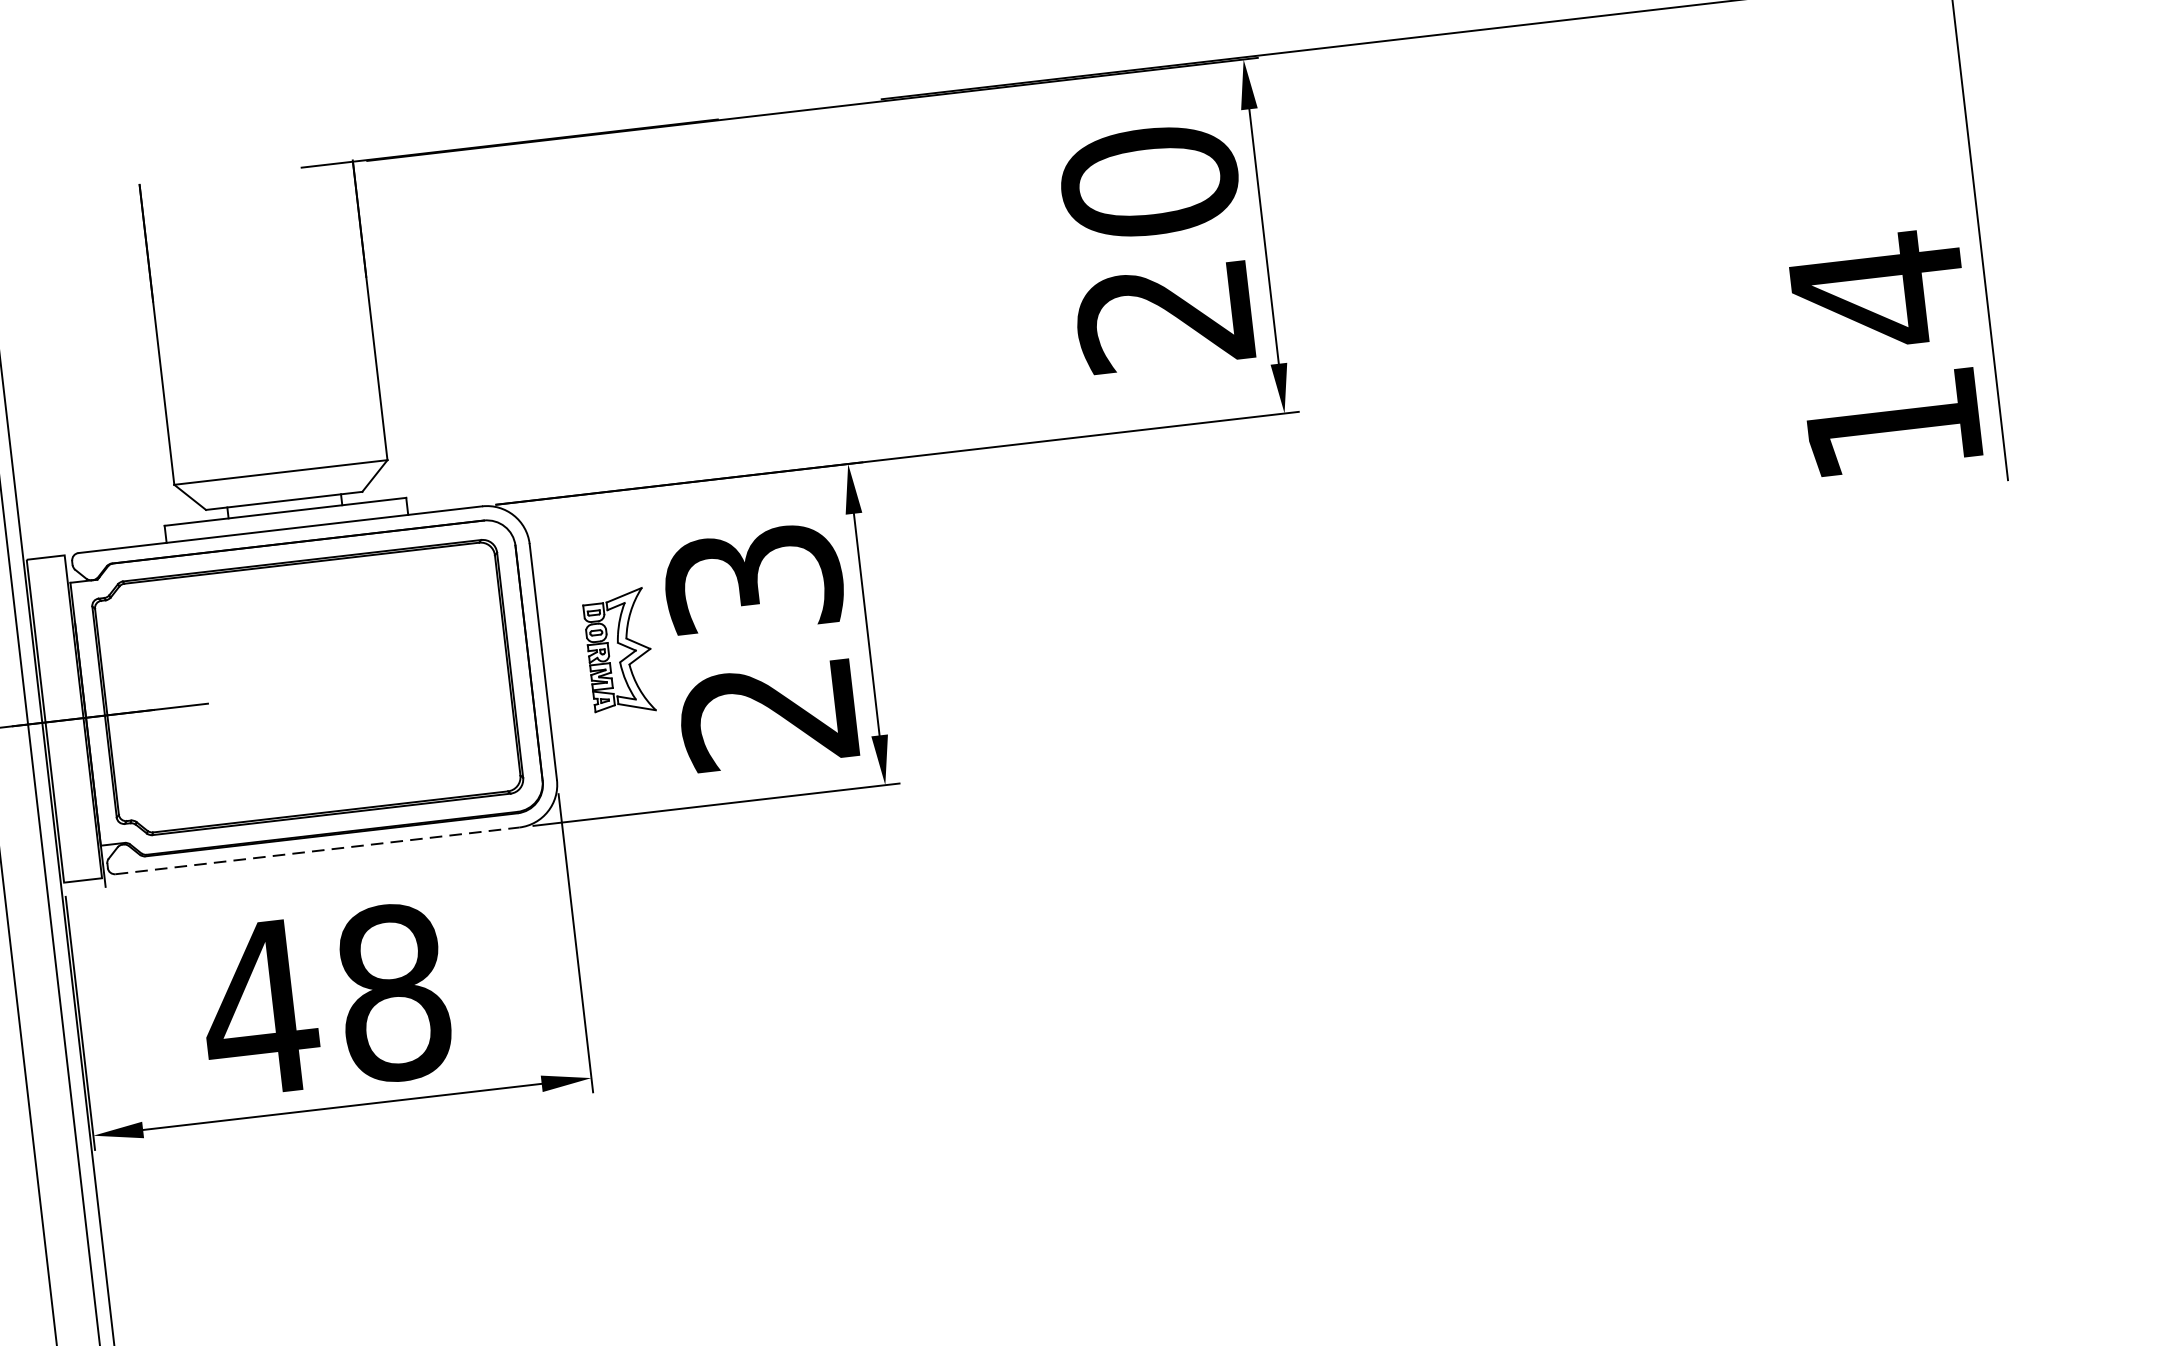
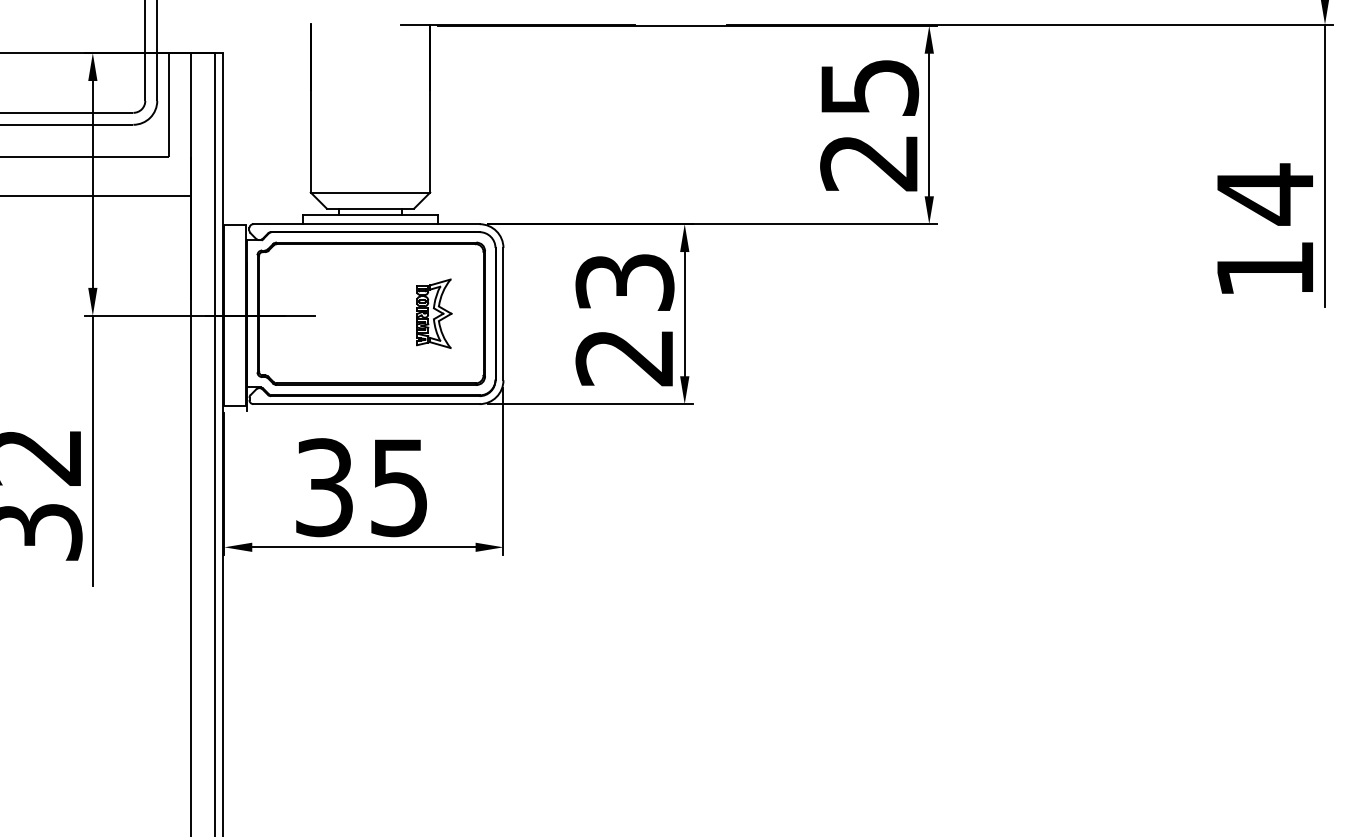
text: (1149, 181) -> (869, 87), 20 -> 25
part: (619, 651) -> (434, 313), moved
line: (319, 851) -> (367, 404), dashed -> solid
text: (325, 1000) -> (361, 487), 48 -> 35

